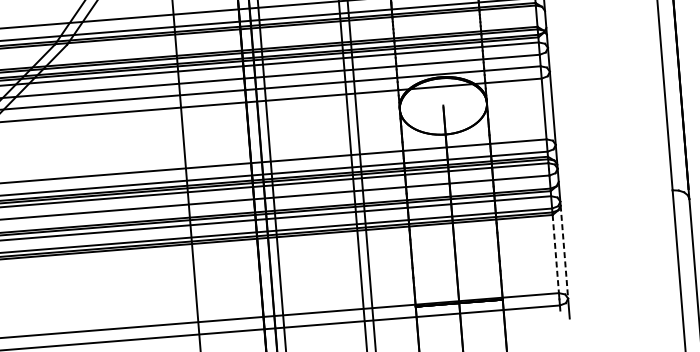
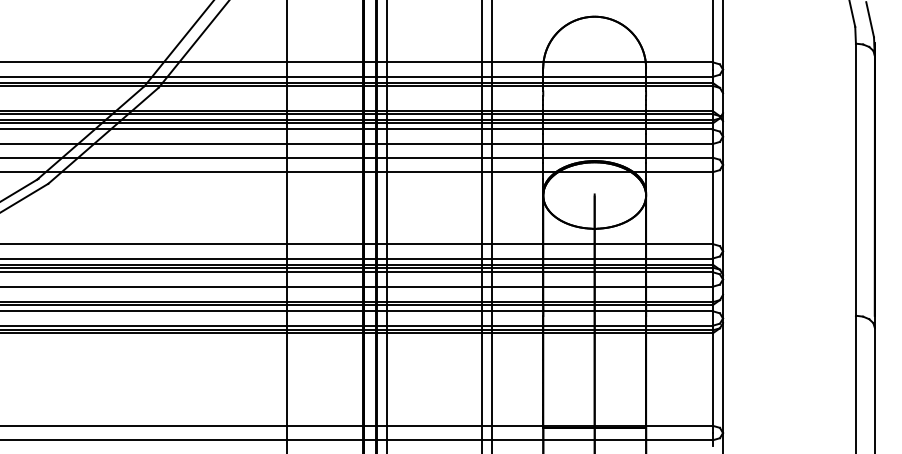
line: (564, 252) -> (723, 378), dashed -> solid
line: (555, 254) -> (712, 380), dashed -> solid

